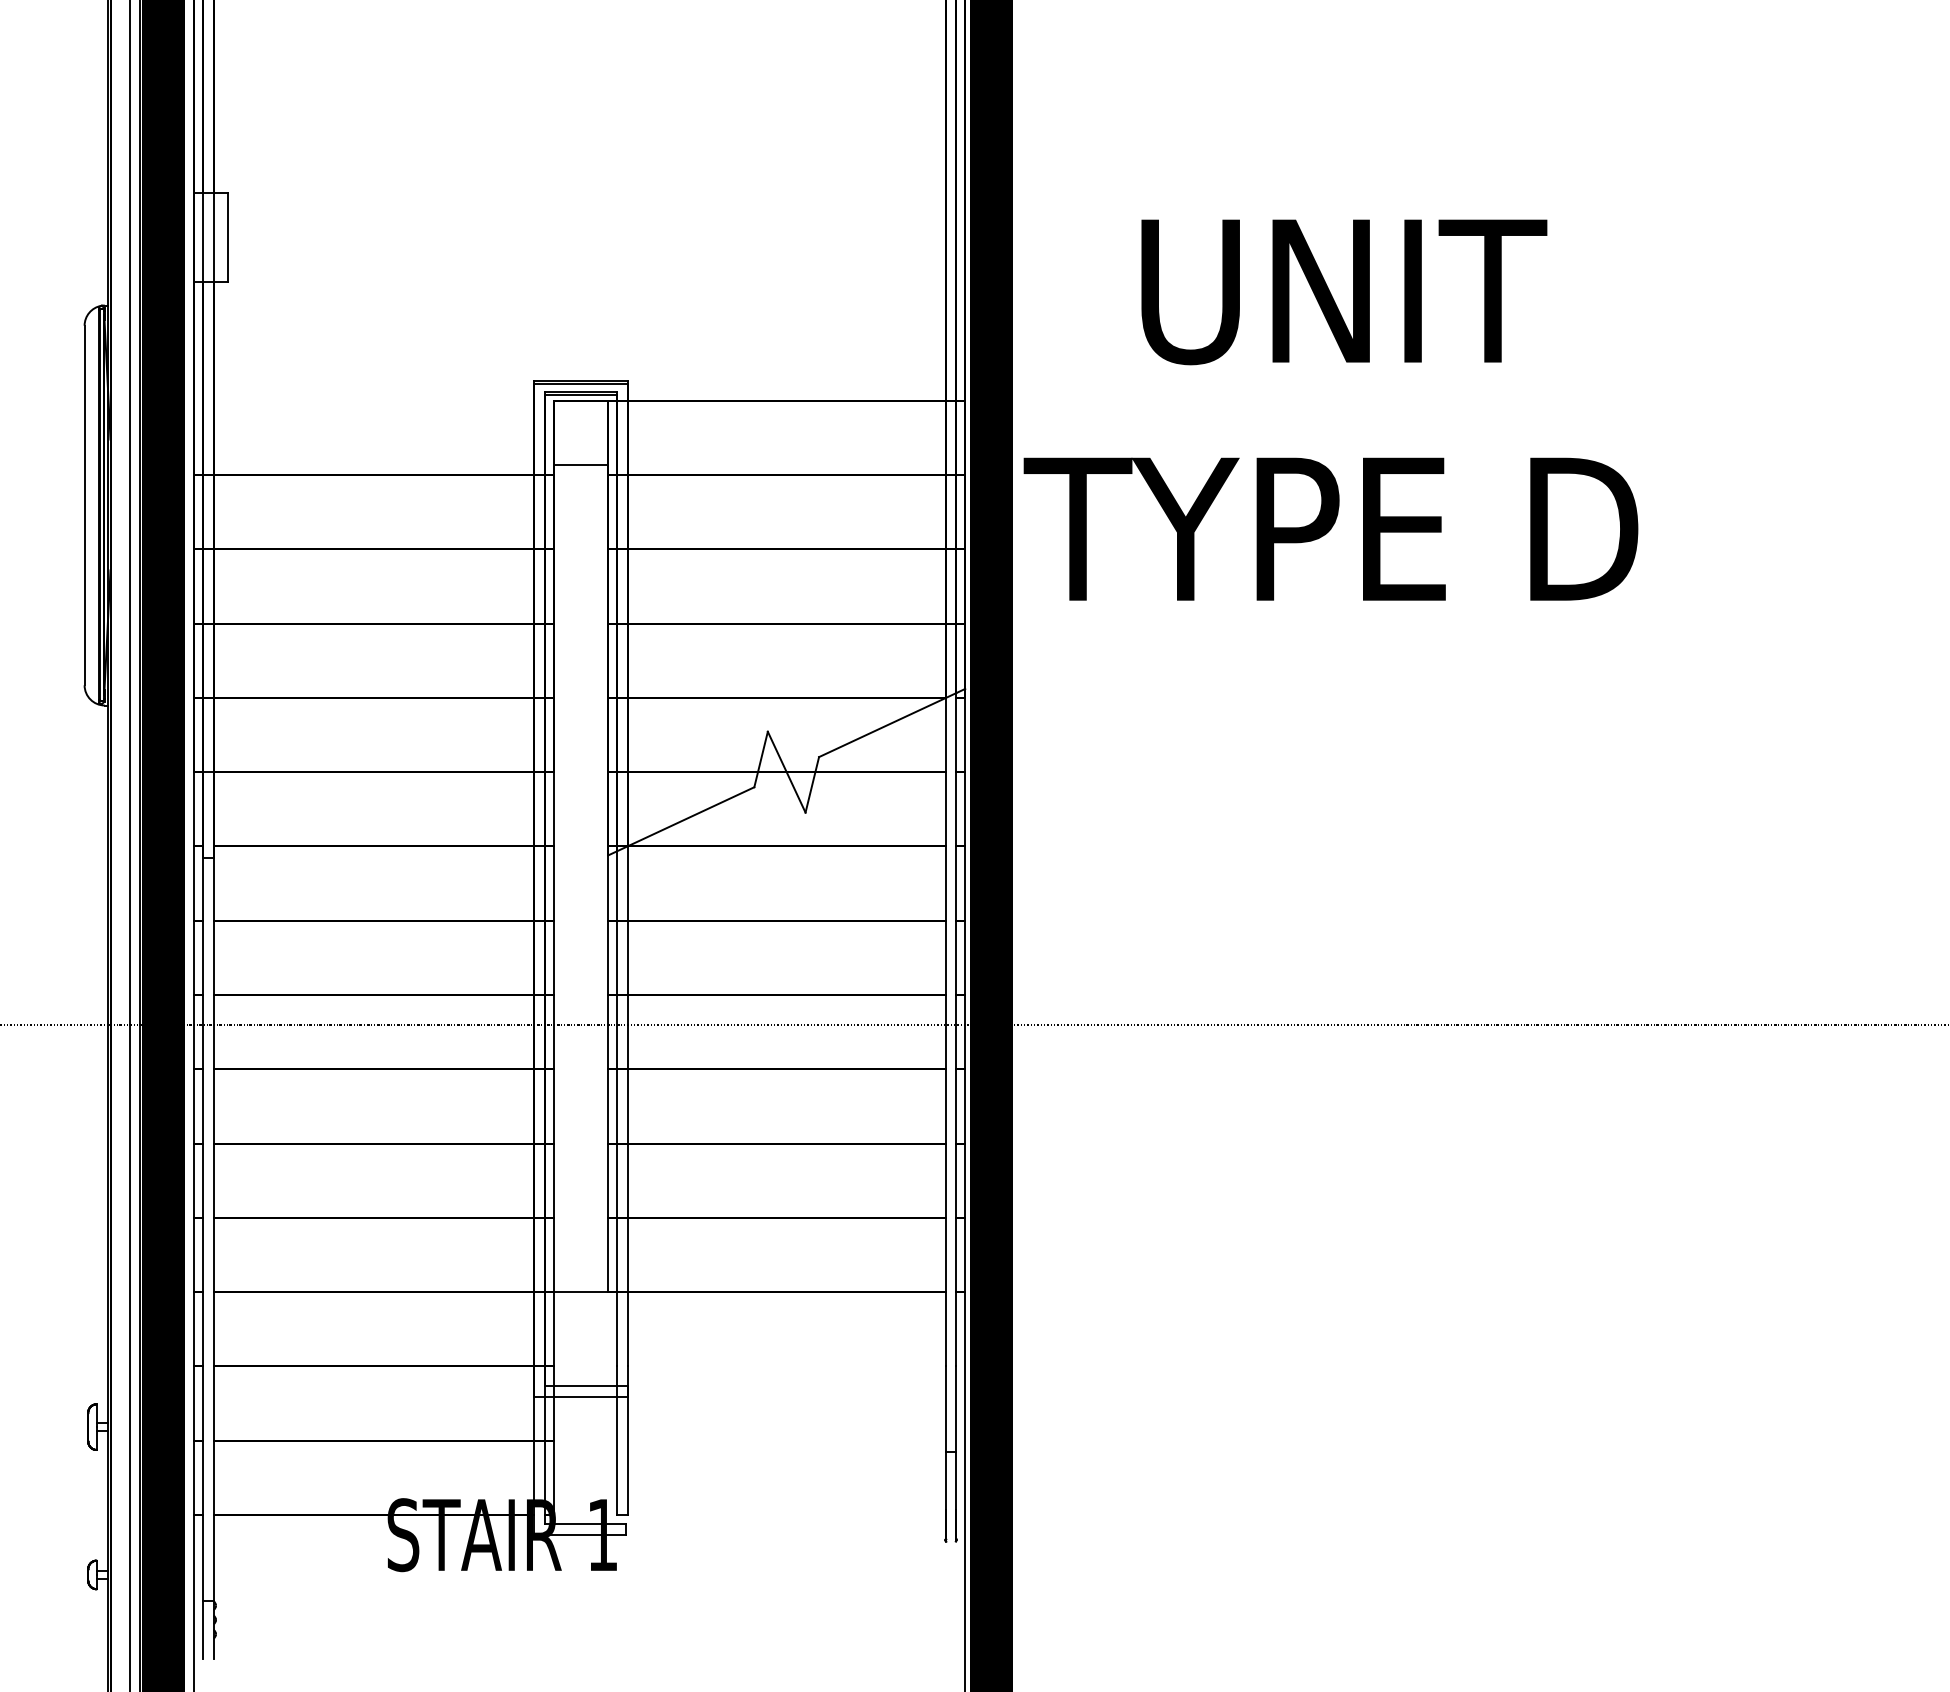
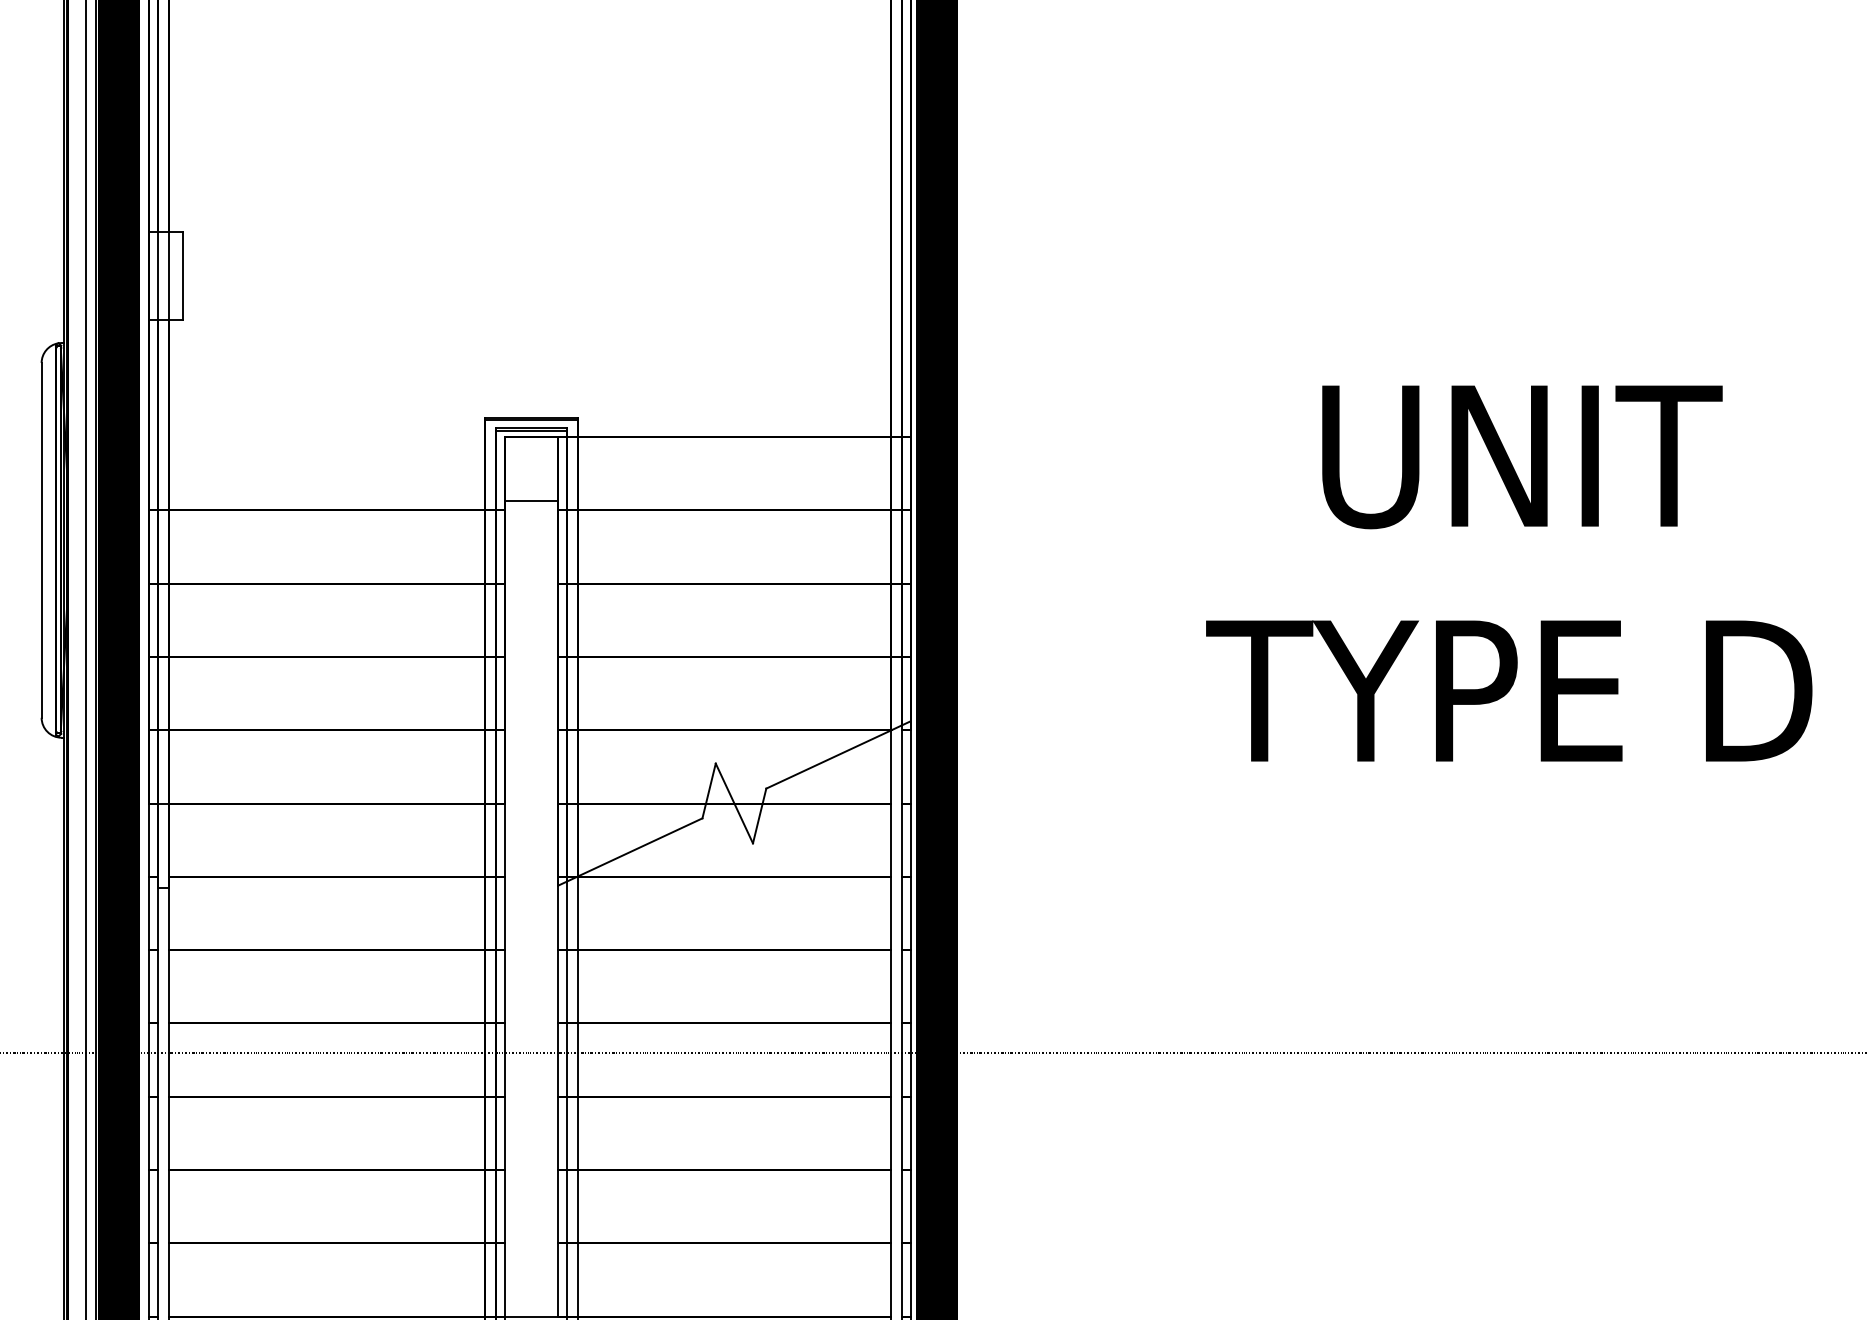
text: (1330, 409) -> (1508, 572), moved

